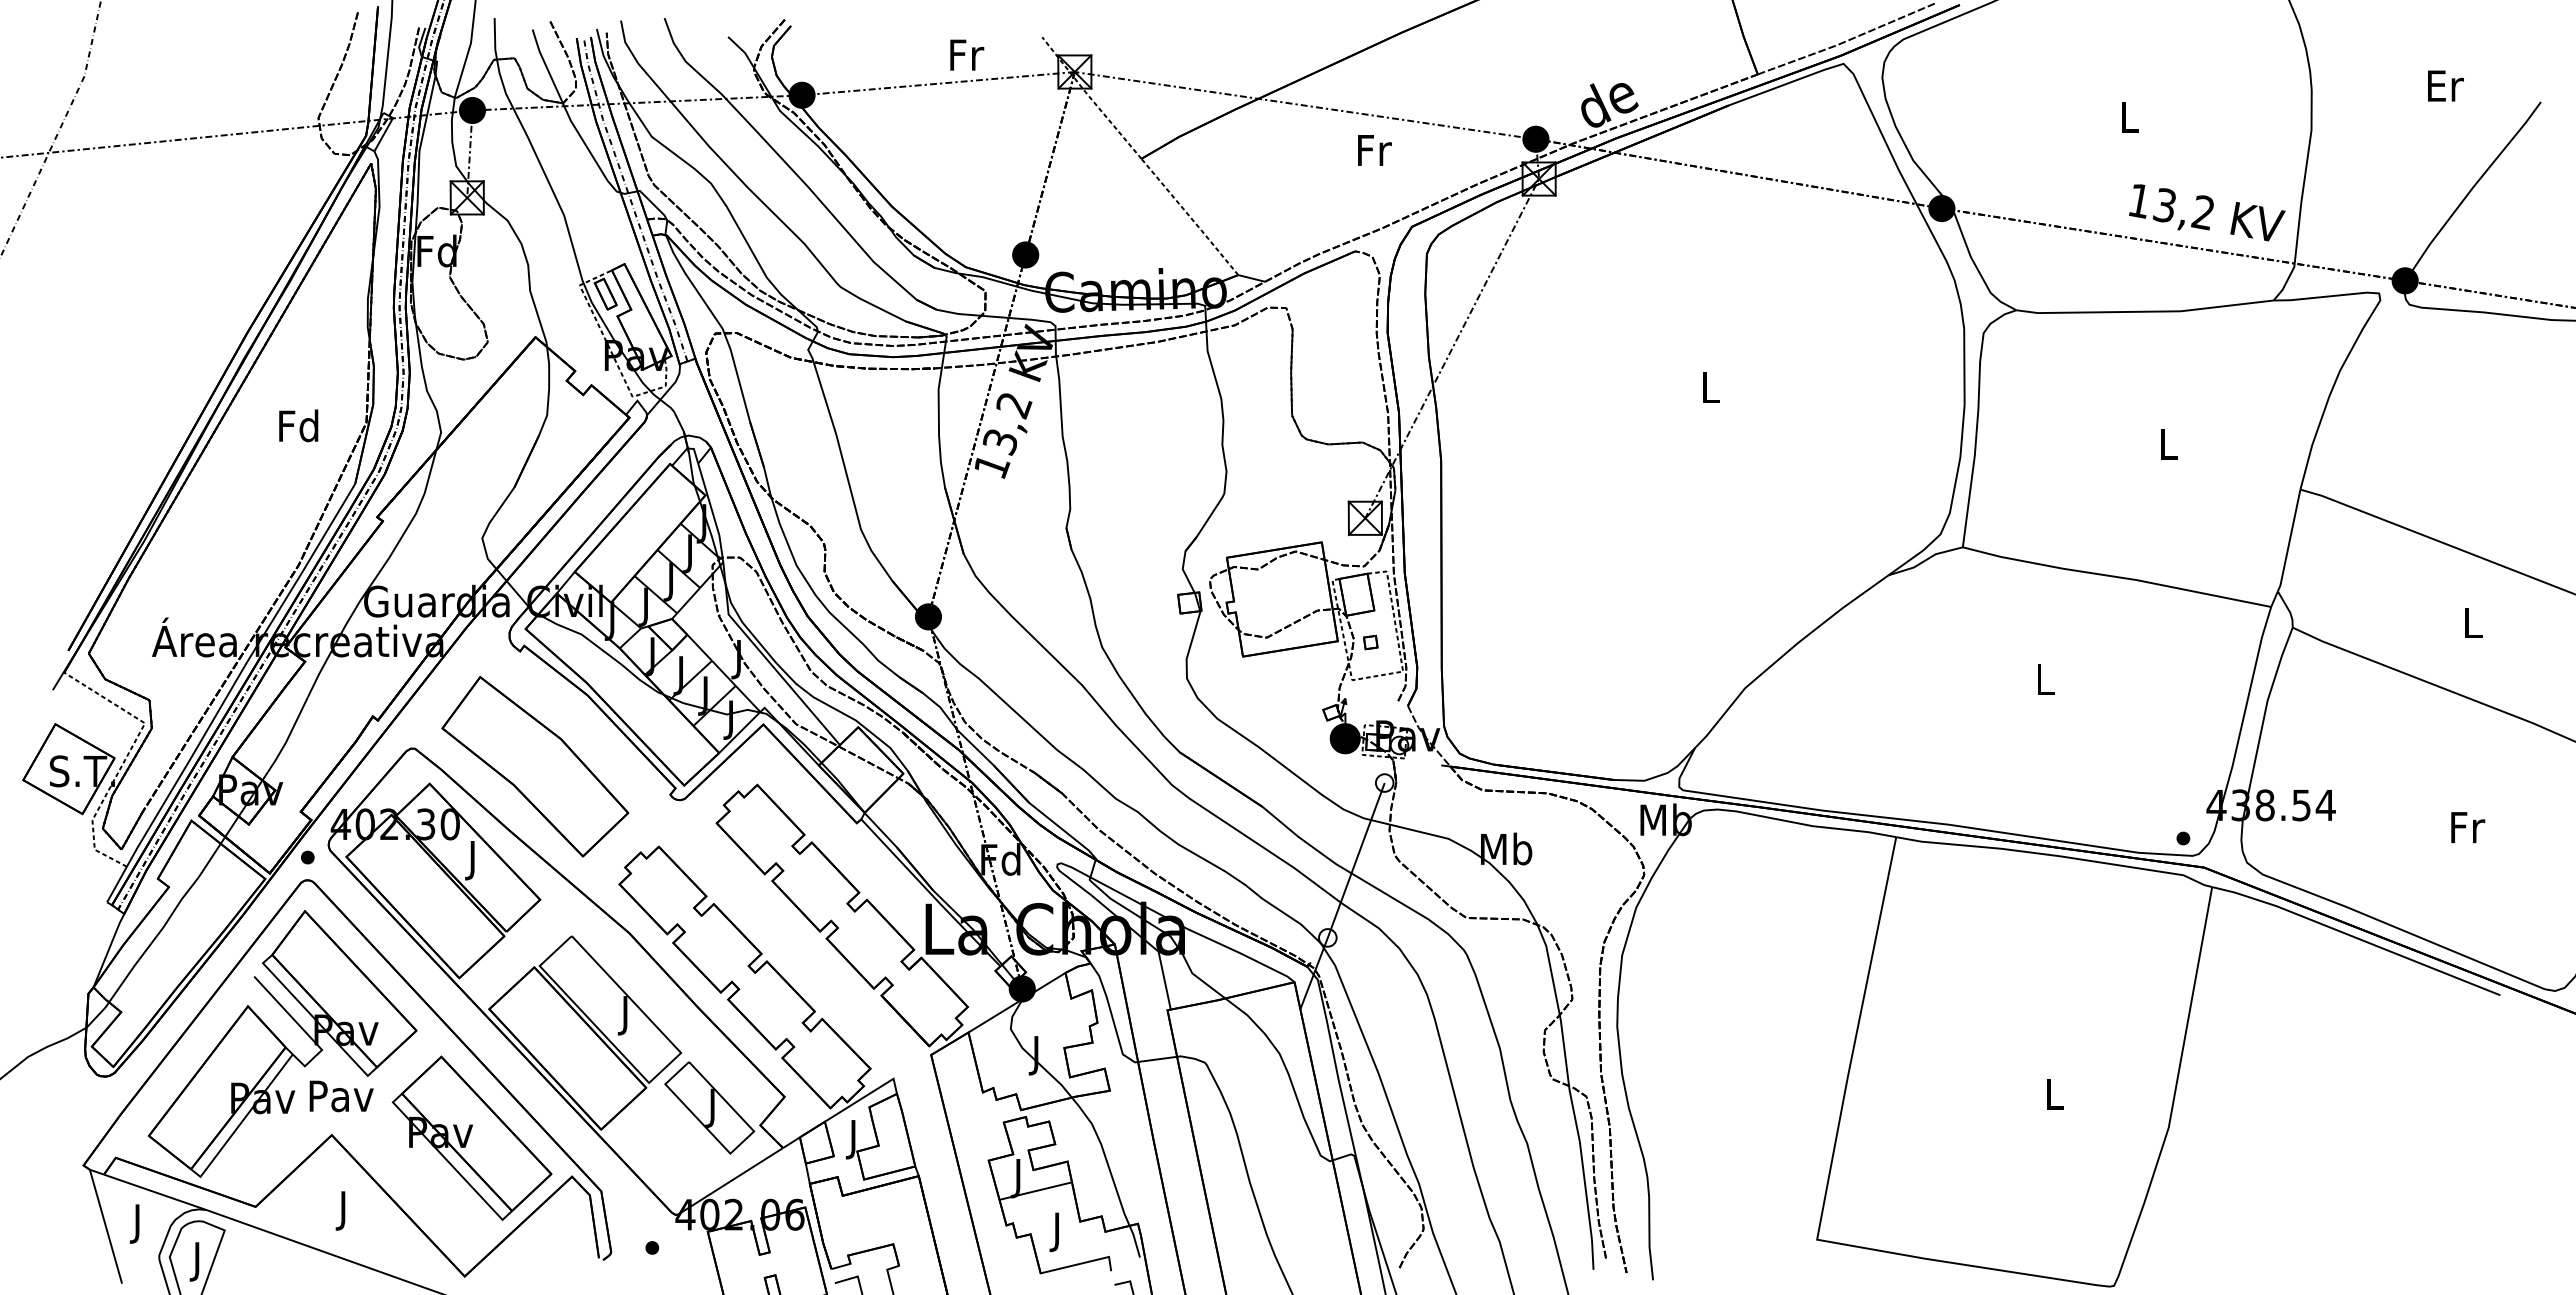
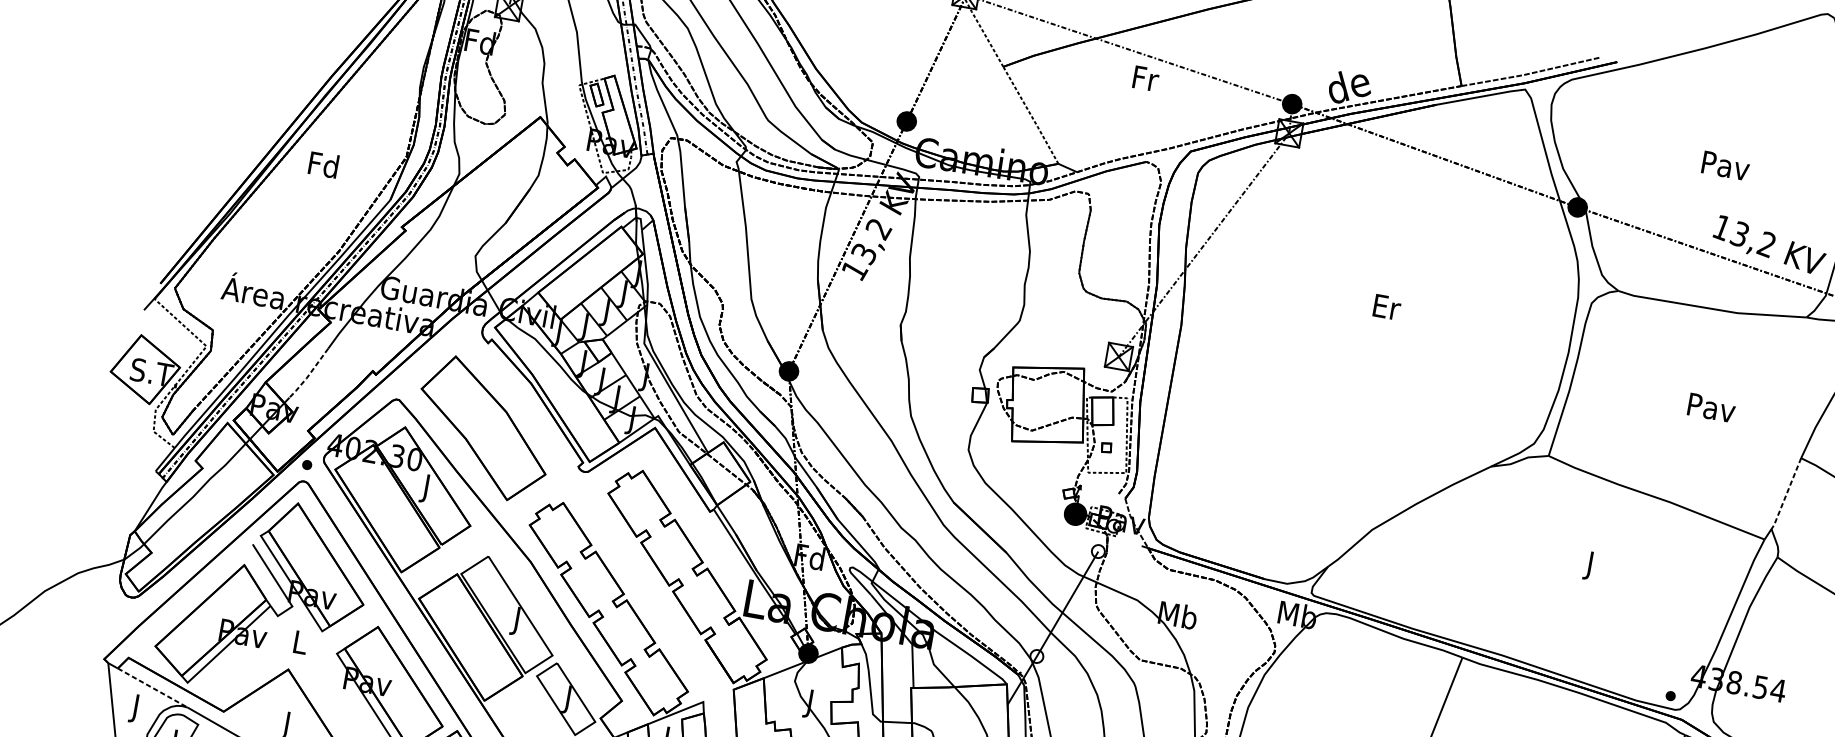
text: (2129, 117) -> (1725, 165), L -> Pav
text: (1374, 150) -> (1145, 78), moved
text: (1711, 387) -> (1387, 307), L -> Er
text: (298, 425) -> (323, 164), moved
text: (2169, 443) -> (1712, 407), L -> Pav
line: (2289, 541) -> (1786, 494), solid -> dashed
text: (2045, 683) -> (1590, 565), L -> J
line: (288, 736) -> (308, 374), solid -> dashed
text: (341, 1096) -> (300, 642), Pav -> L
line: (155, 1192) -> (152, 688), solid -> dashed

